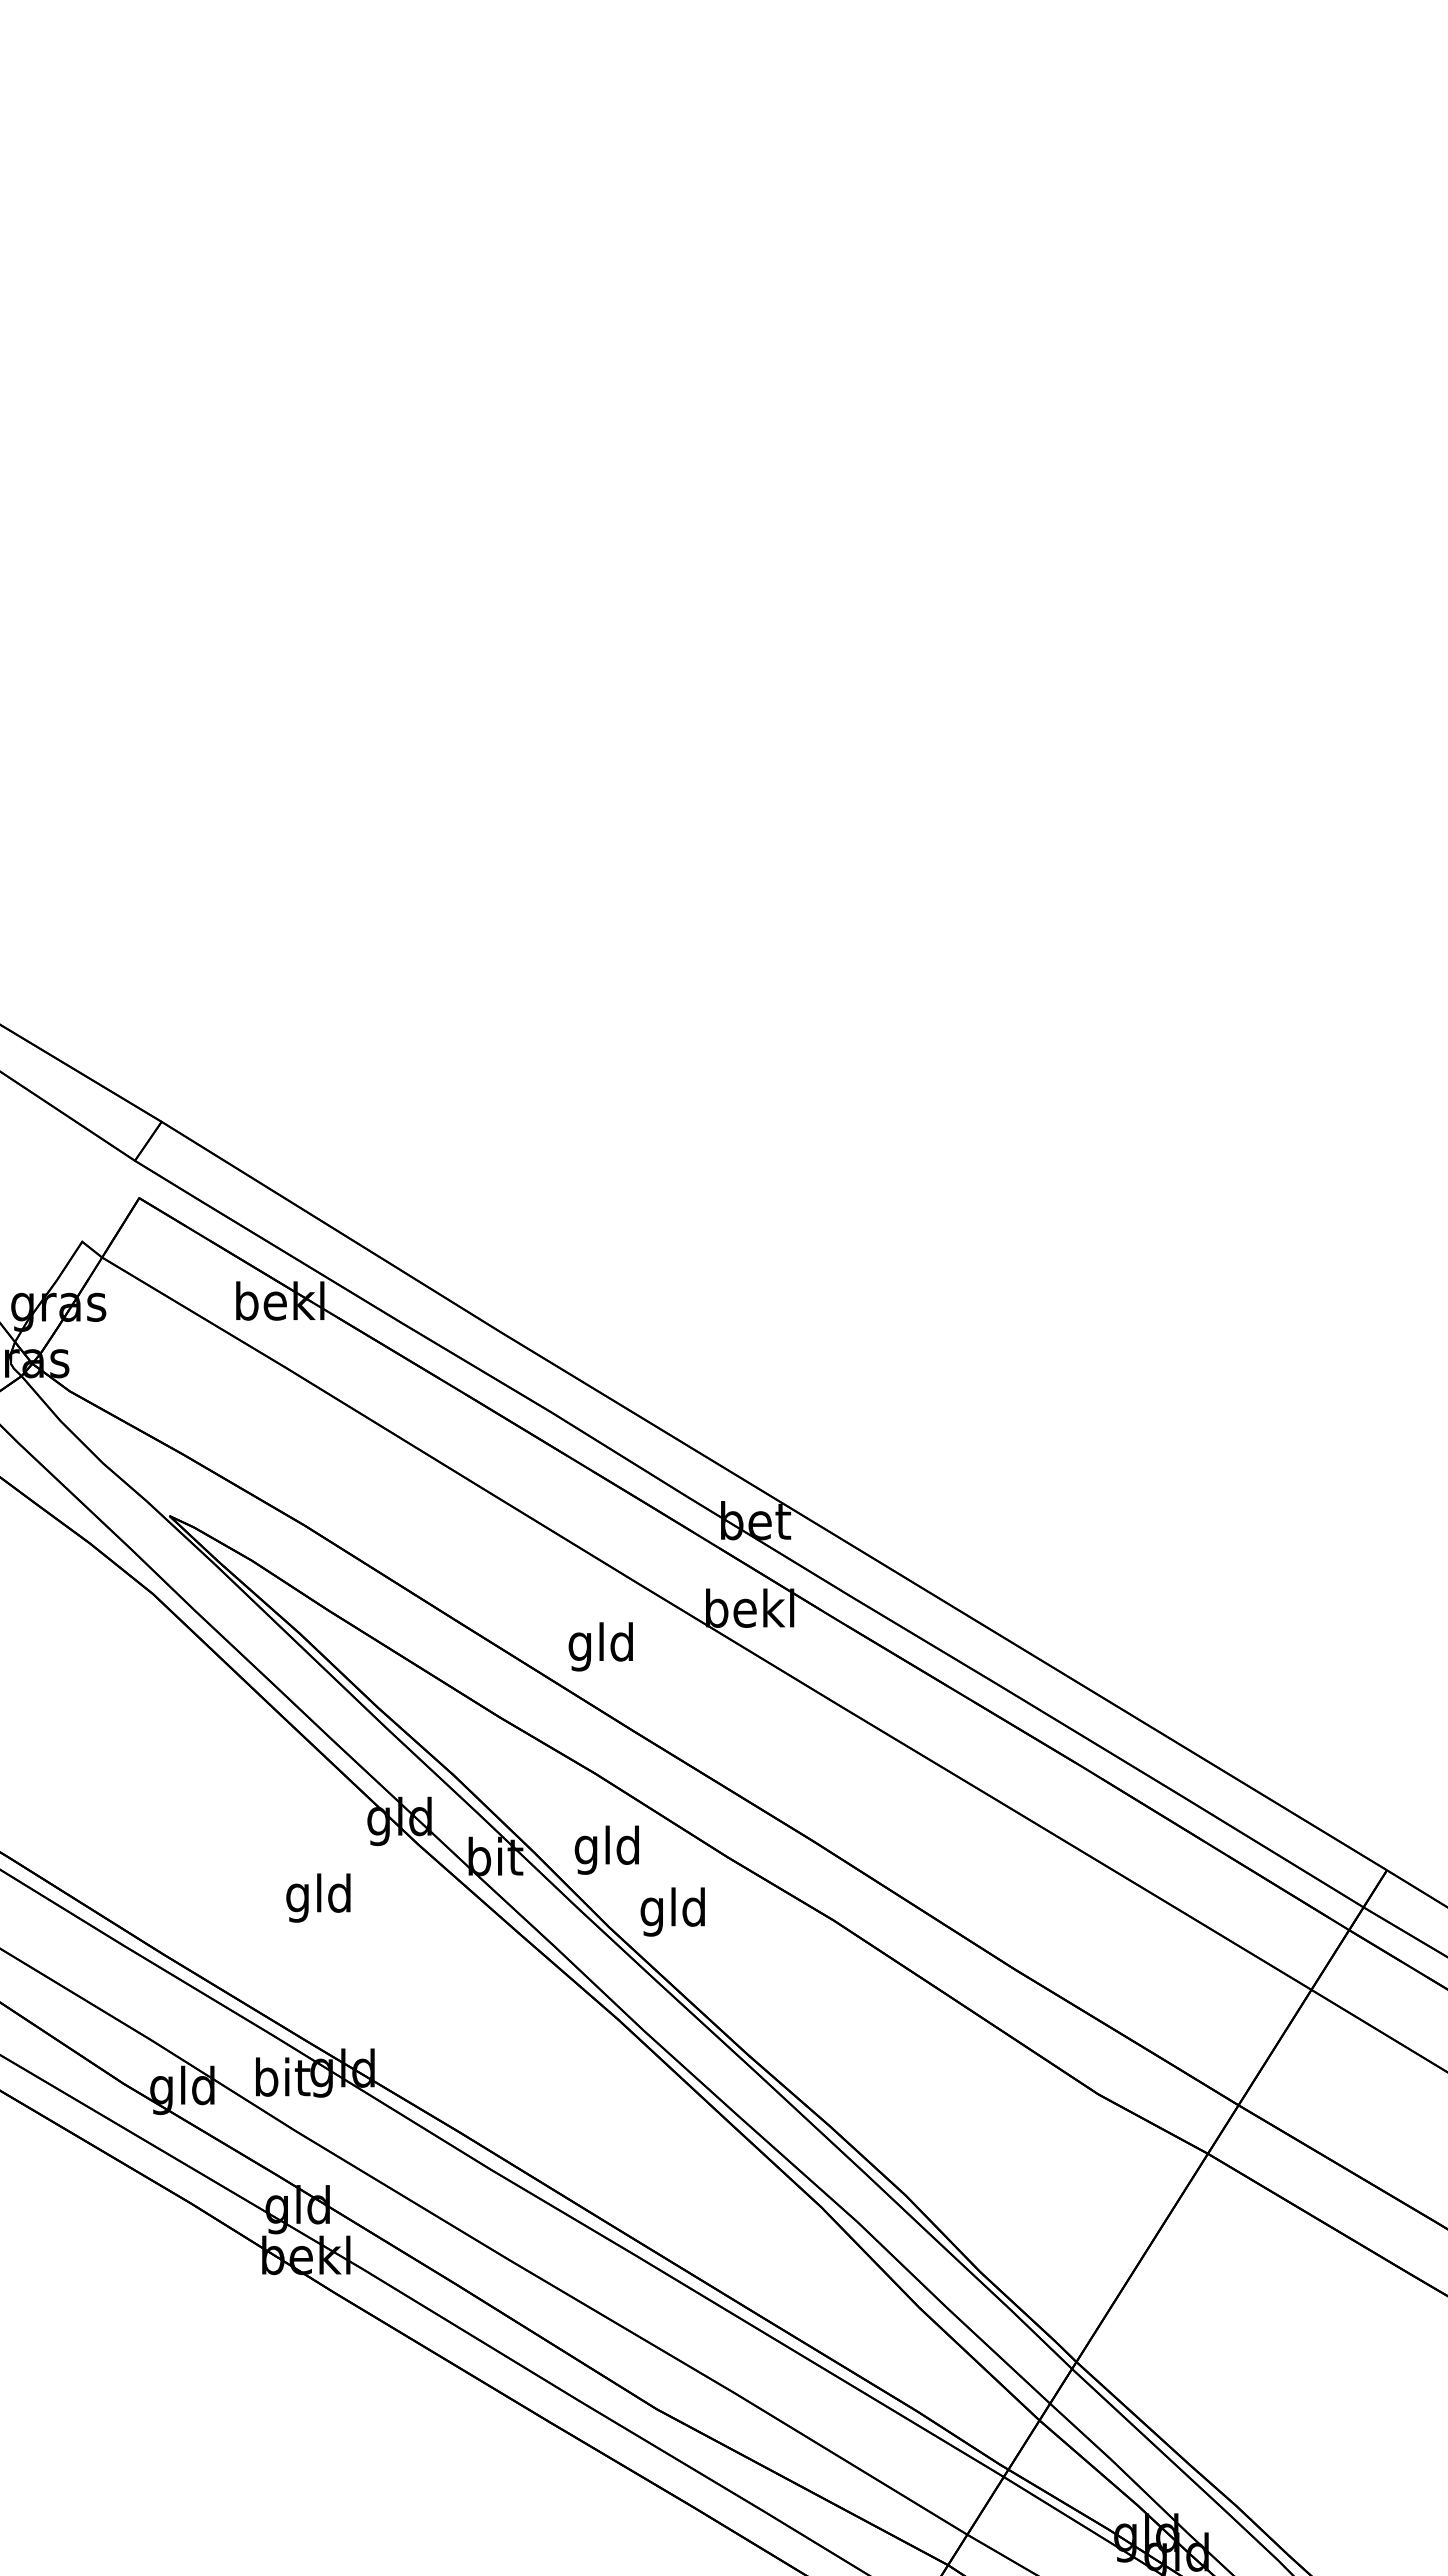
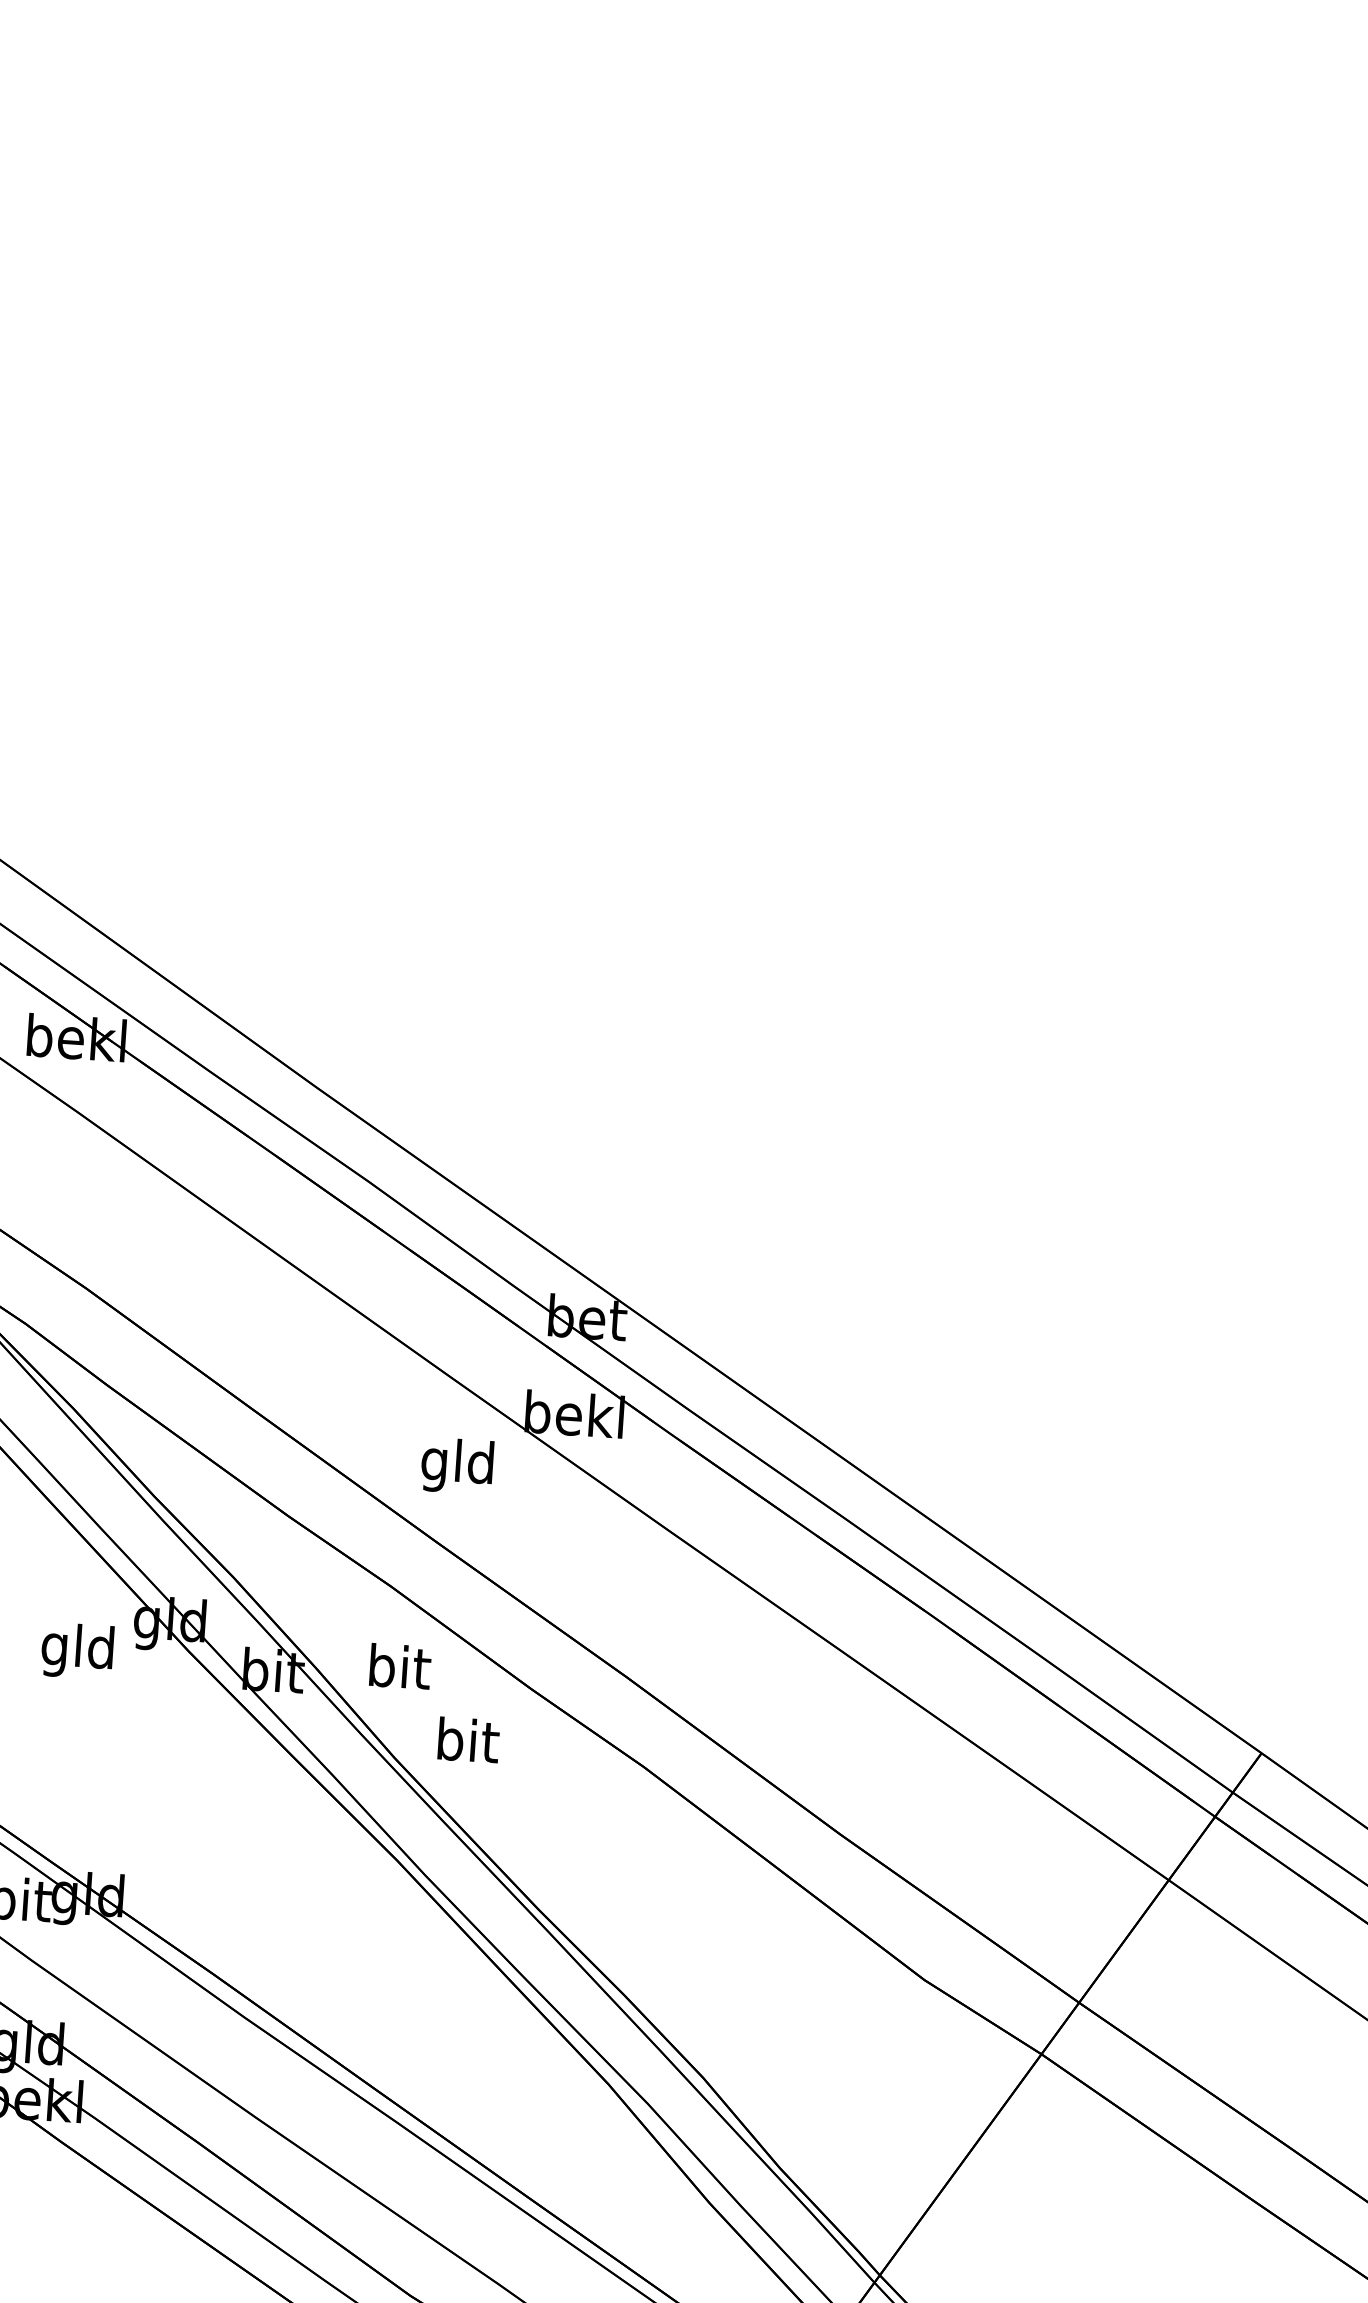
text: (600, 1646) -> (456, 1465), moved
text: (606, 1849) -> (397, 1671), gld -> bit
text: (318, 1897) -> (77, 1650), moved
text: (672, 1911) -> (465, 1744), gld -> bit

